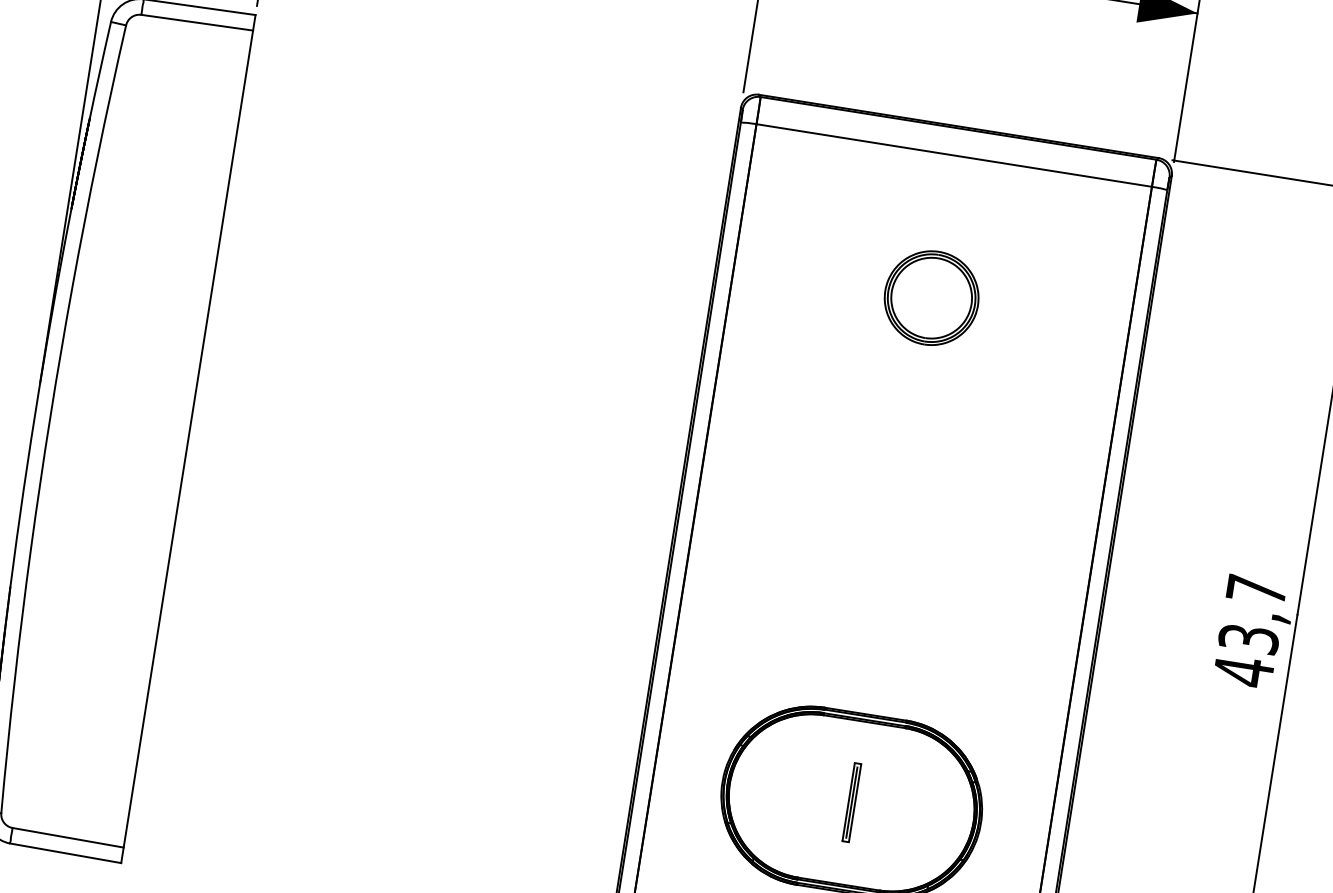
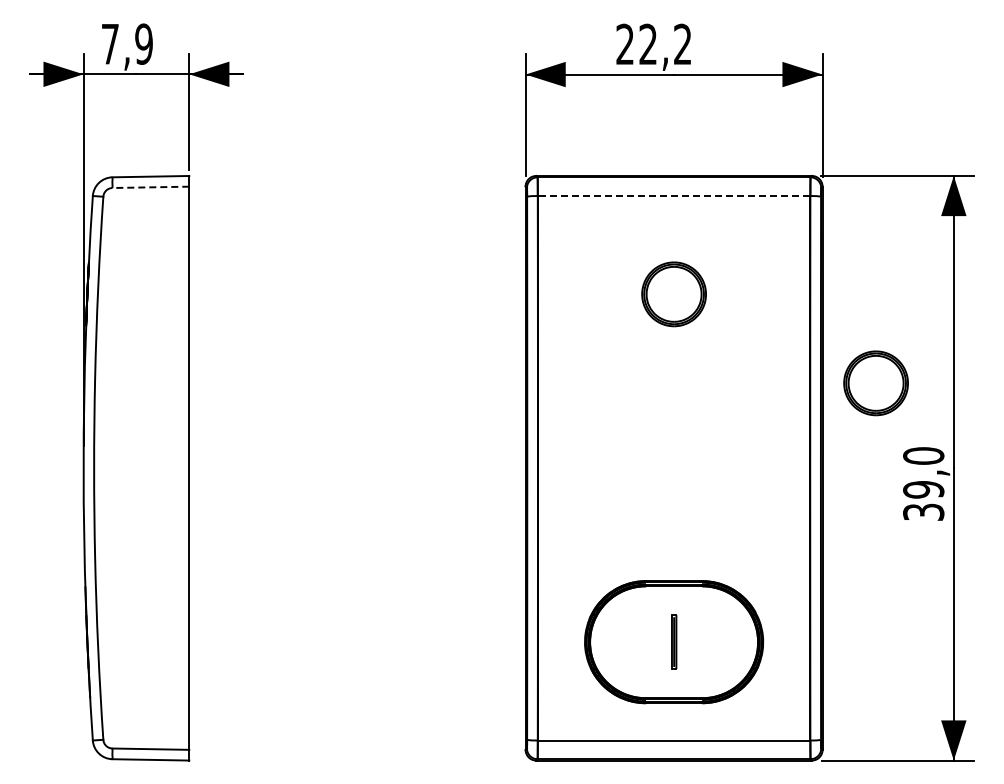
line: (196, 22) -> (150, 187), solid -> dashed
line: (953, 156) -> (673, 196), solid -> dashed
part: (1203, 473) -> (875, 383), added
text: (1249, 631) -> (923, 484), 43,7 -> 39,0

